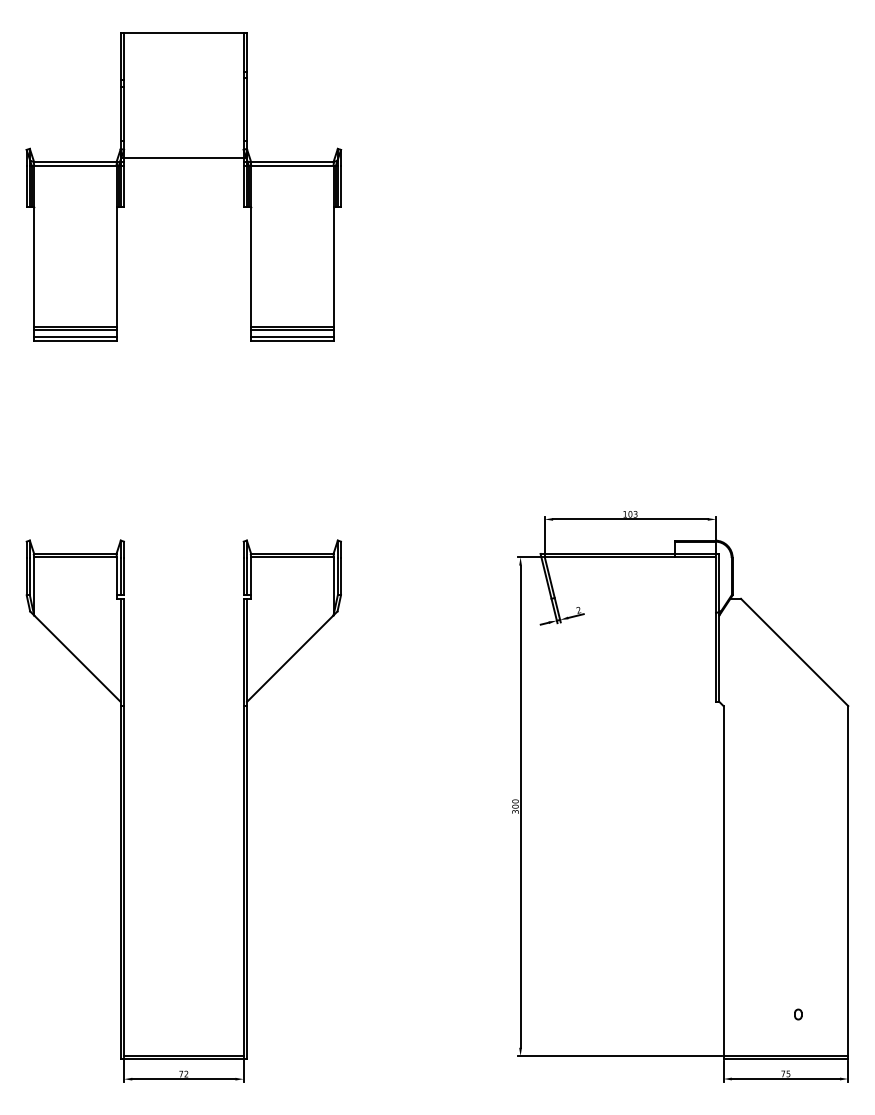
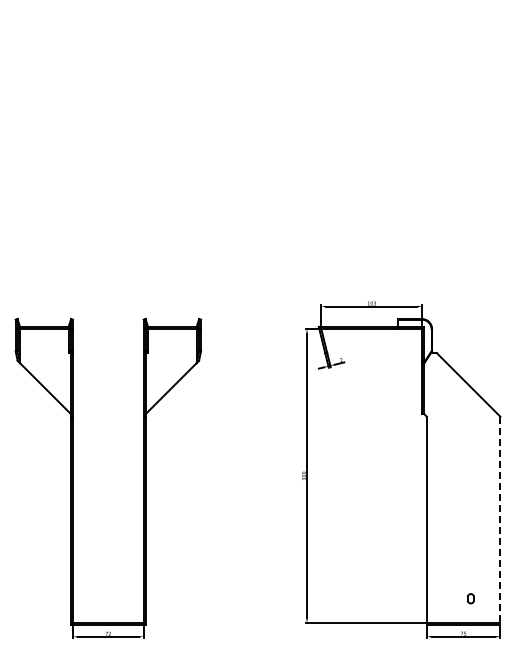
part: (184, 158) -> (108, 93), removed
line: (848, 883) -> (500, 521), solid -> dashed
part: (797, 1014) -> (470, 598), size x1.6

